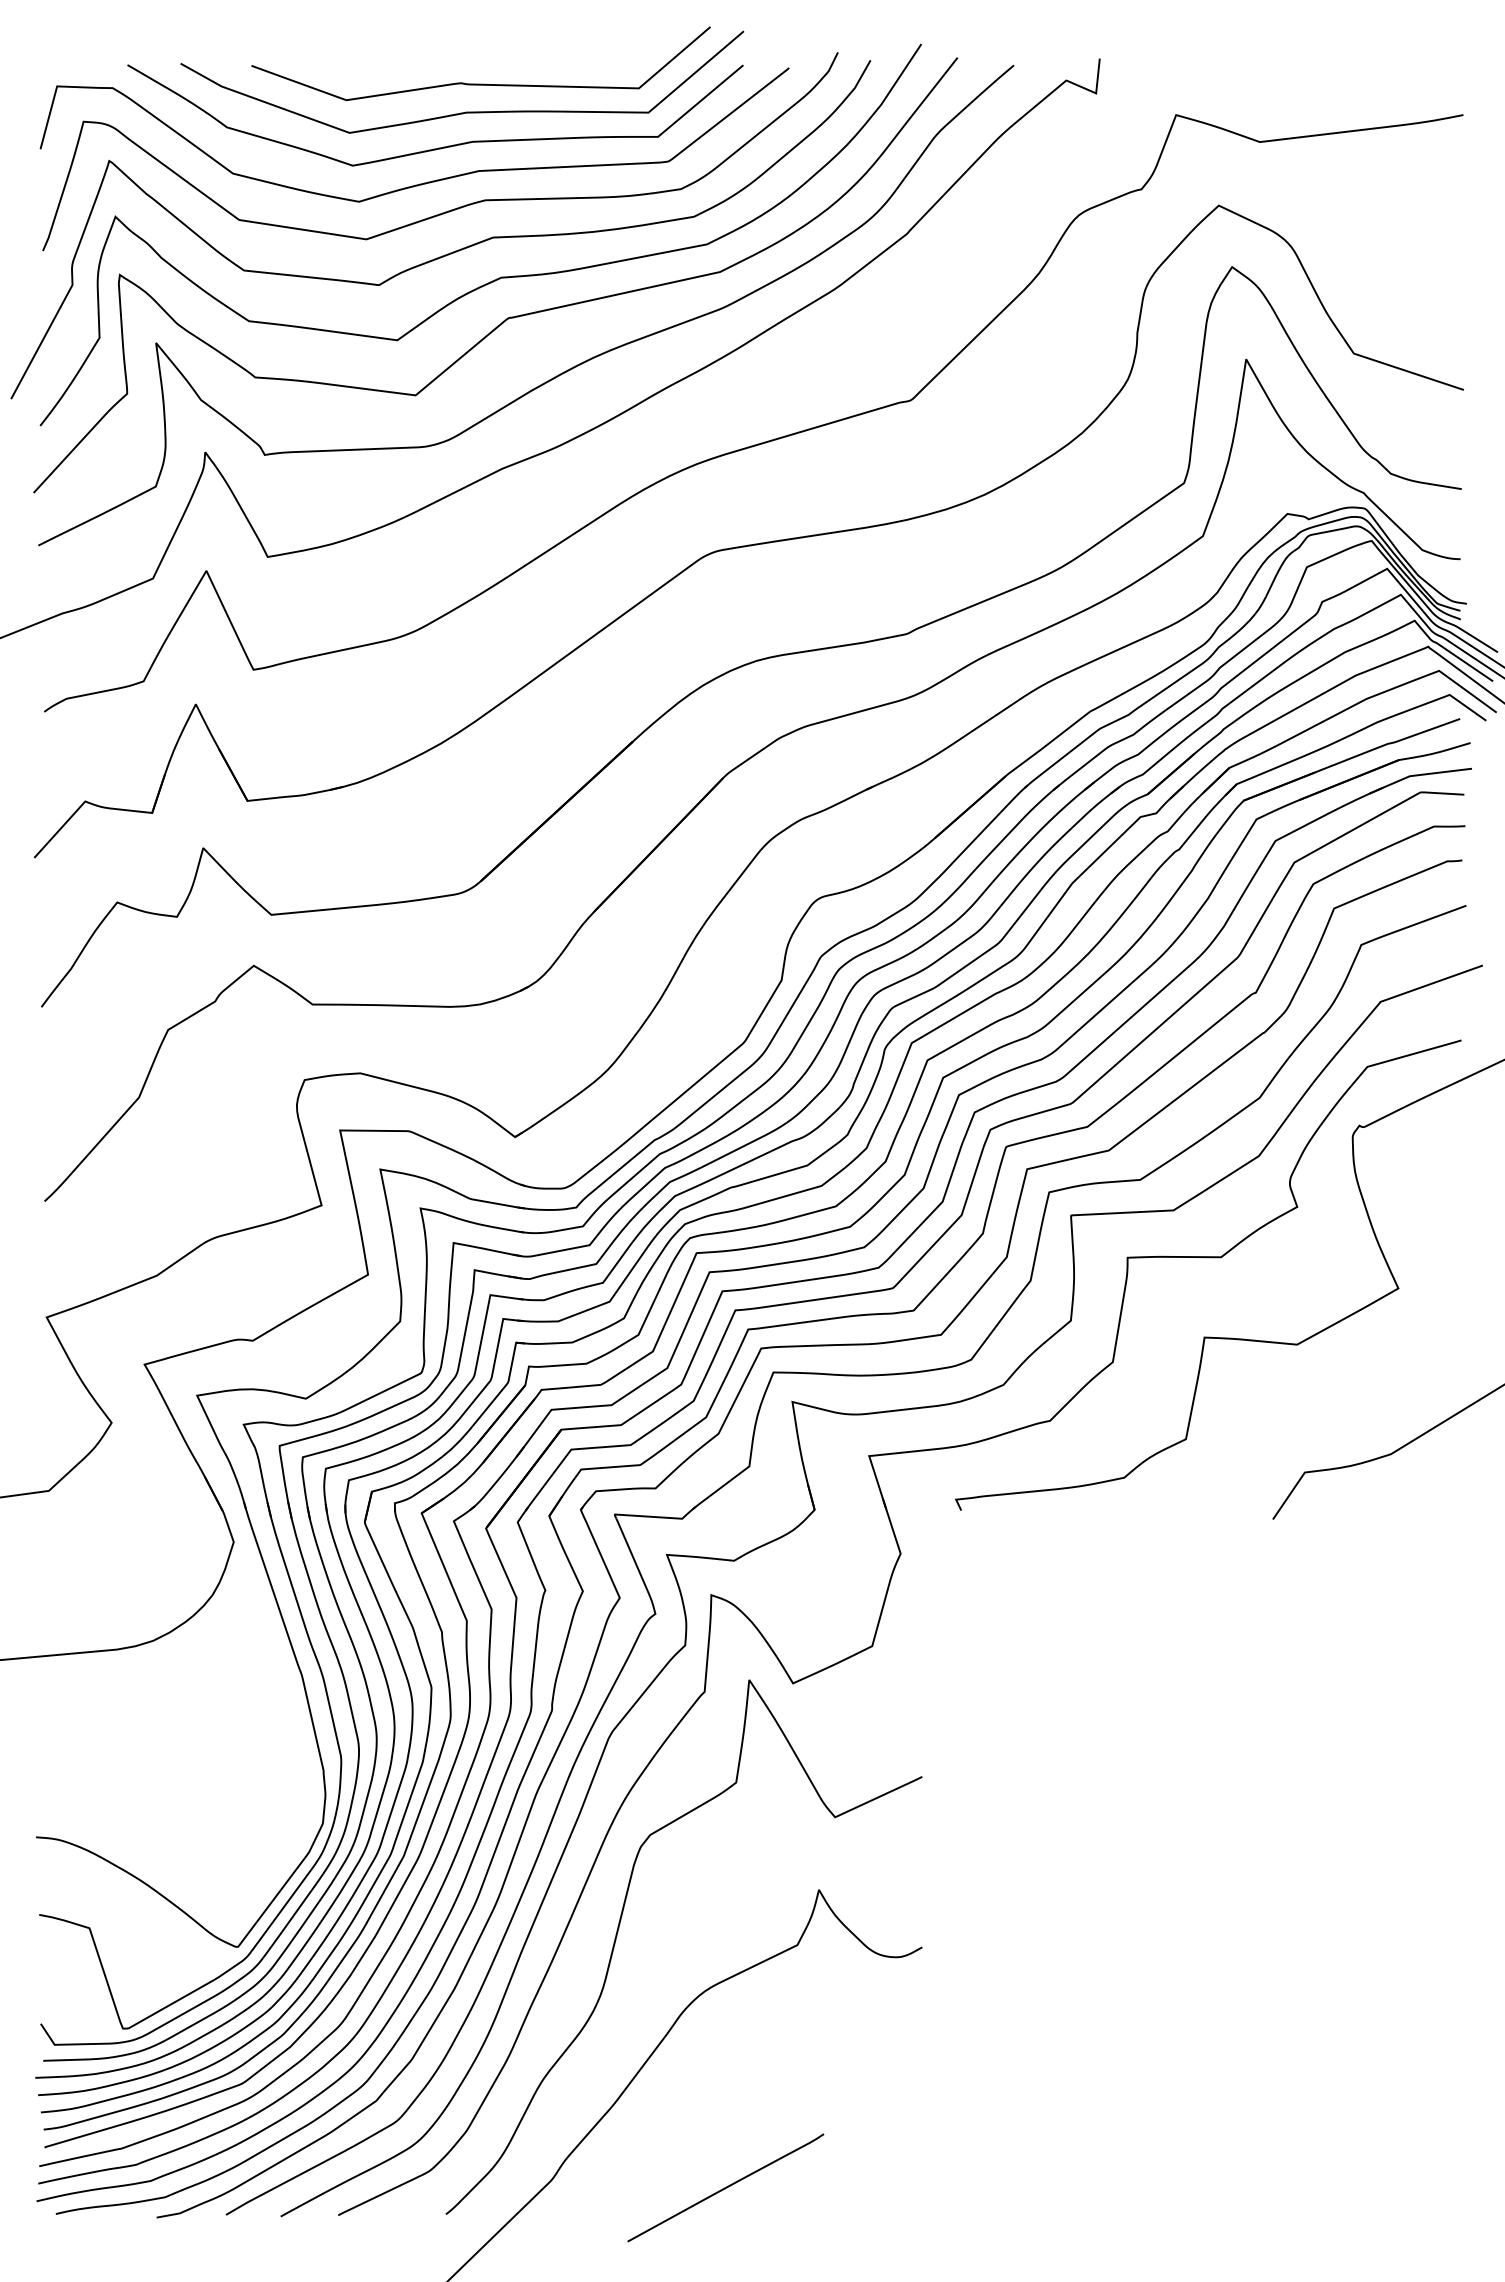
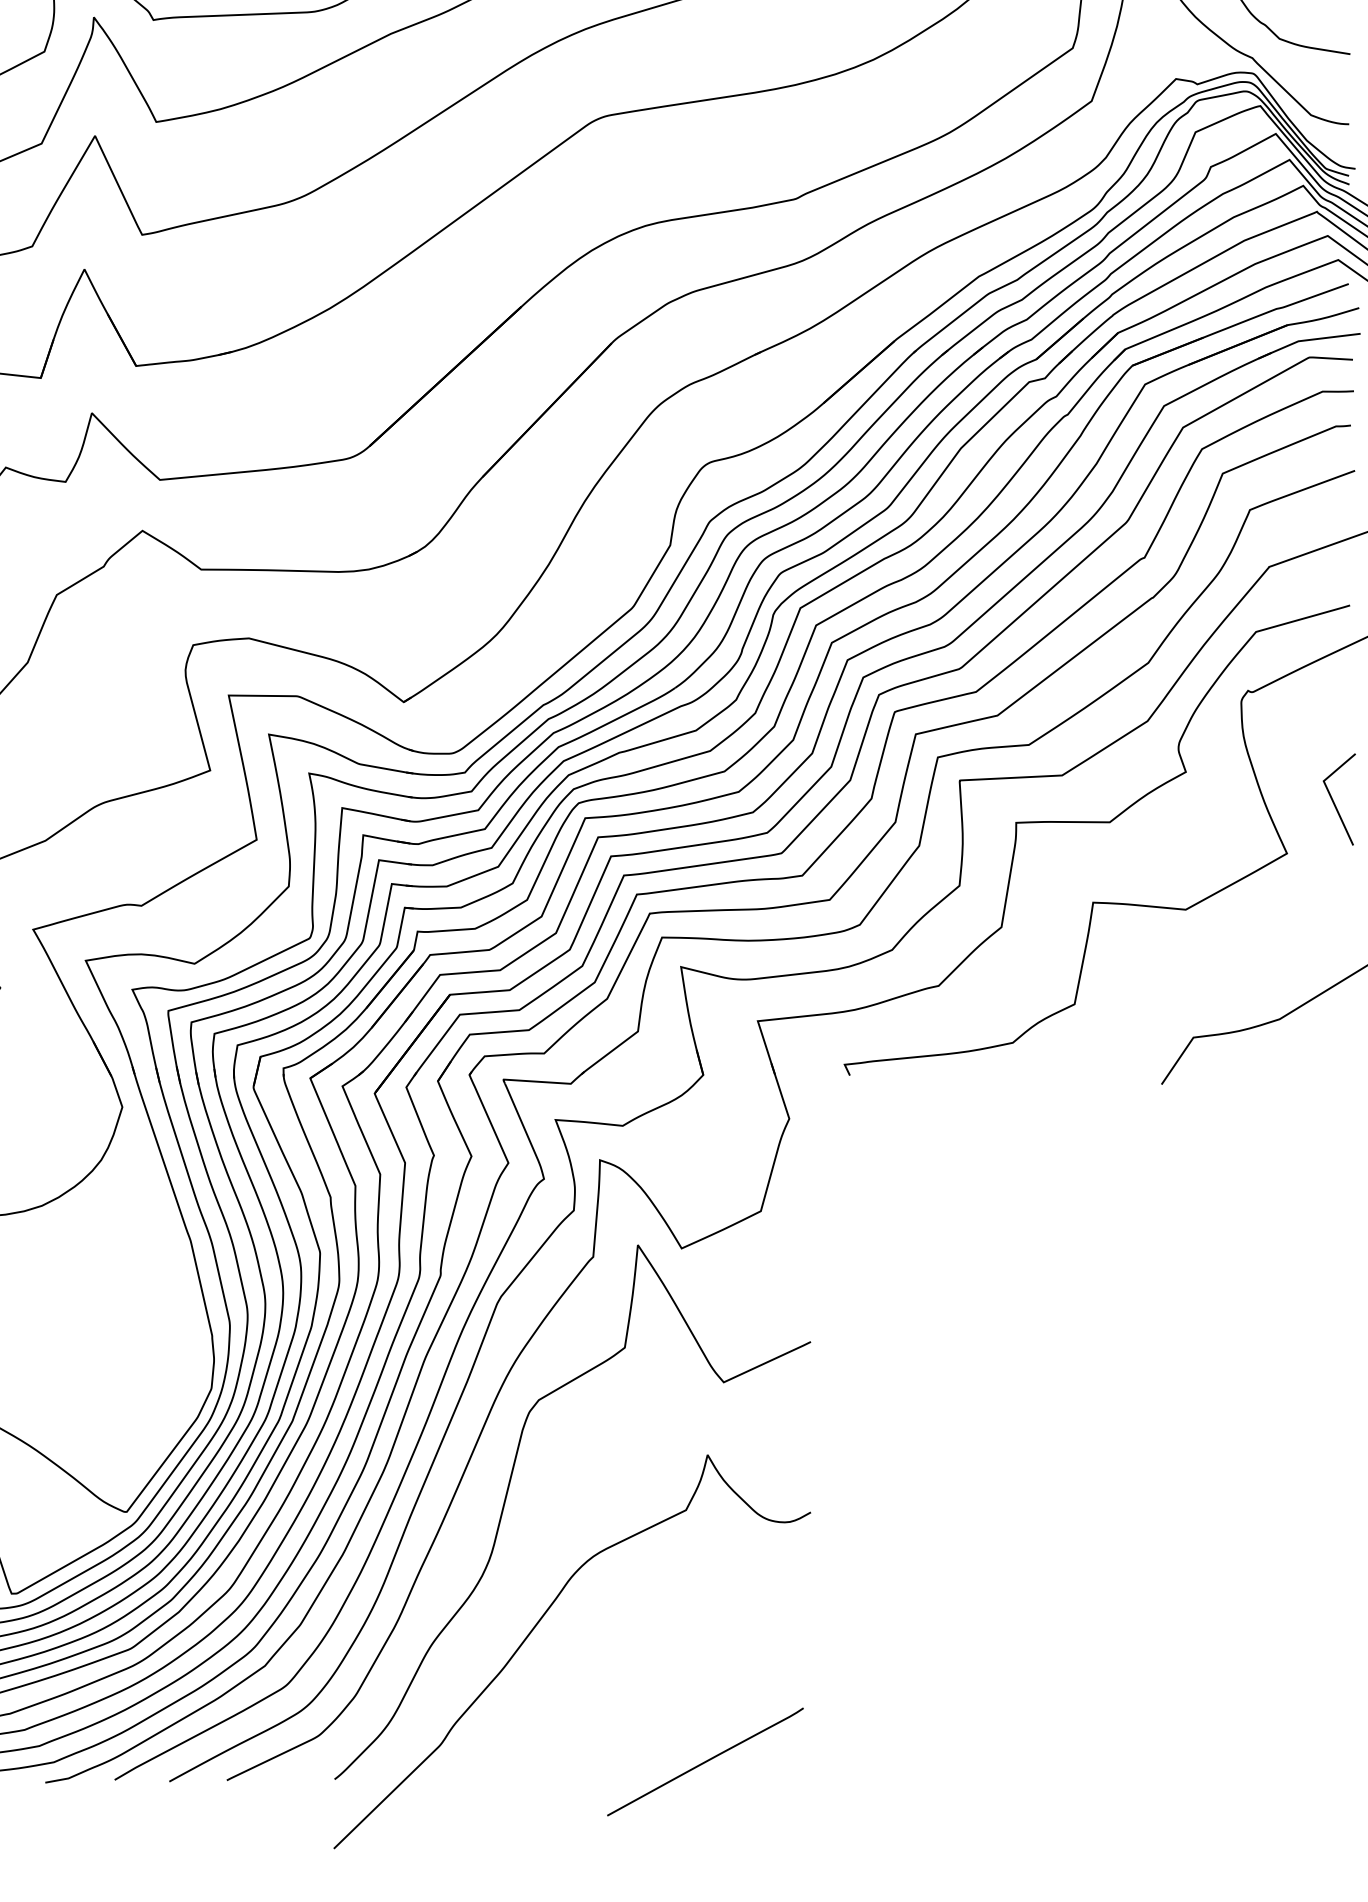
line: (1445, 1236) -> (1334, 801), added
curve: (725, 2187) -> (705, 1761), moved

